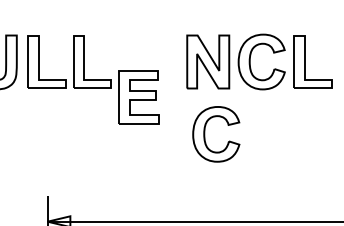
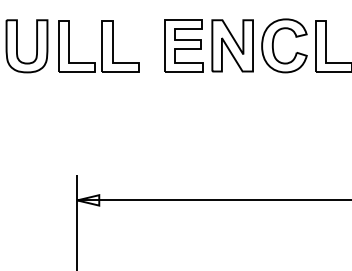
part: (138, 96) -> (183, 45), moved
part: (204, 133) -> (229, 115), removed

